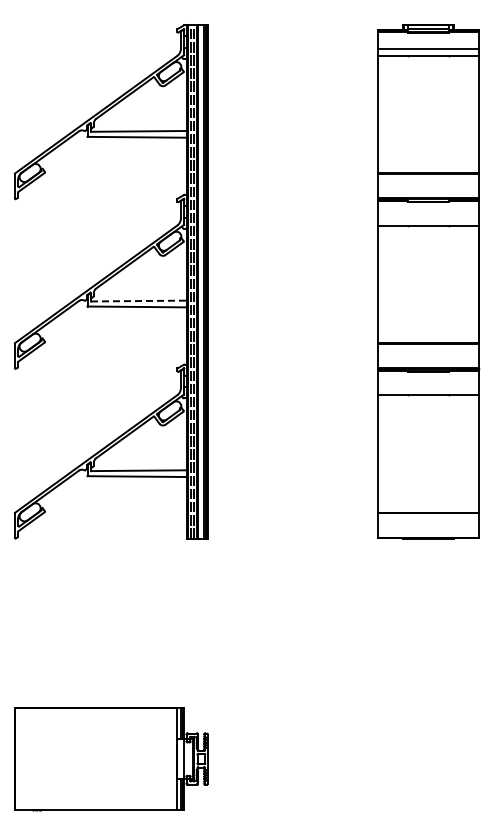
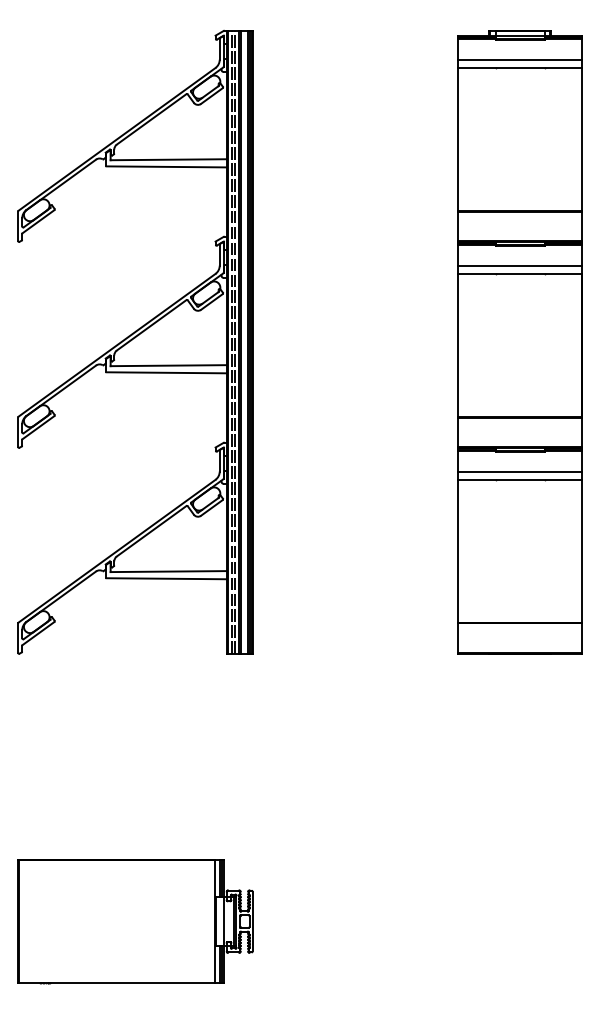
line: (428, 218) -> (520, 265), added
line: (138, 301) -> (168, 366), dashed -> solid
line: (428, 388) -> (520, 471), added

